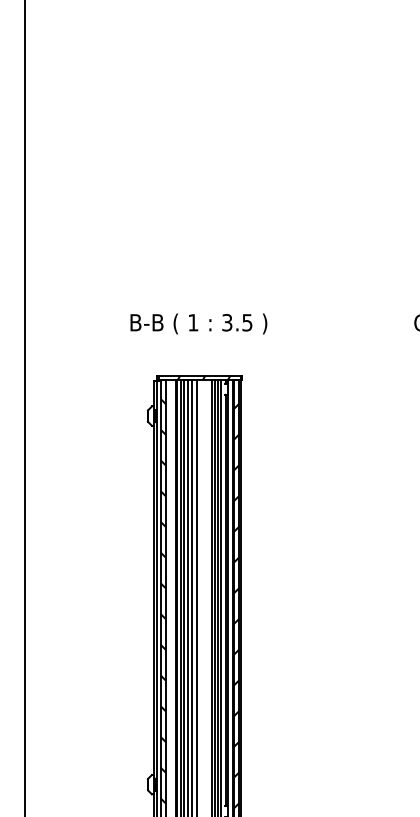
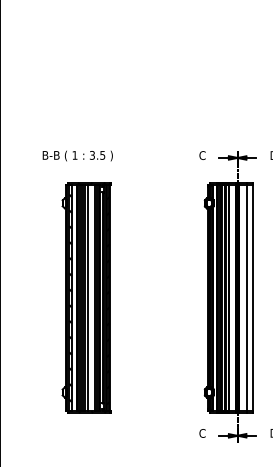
text: (198, 322) -> (77, 155), moved

